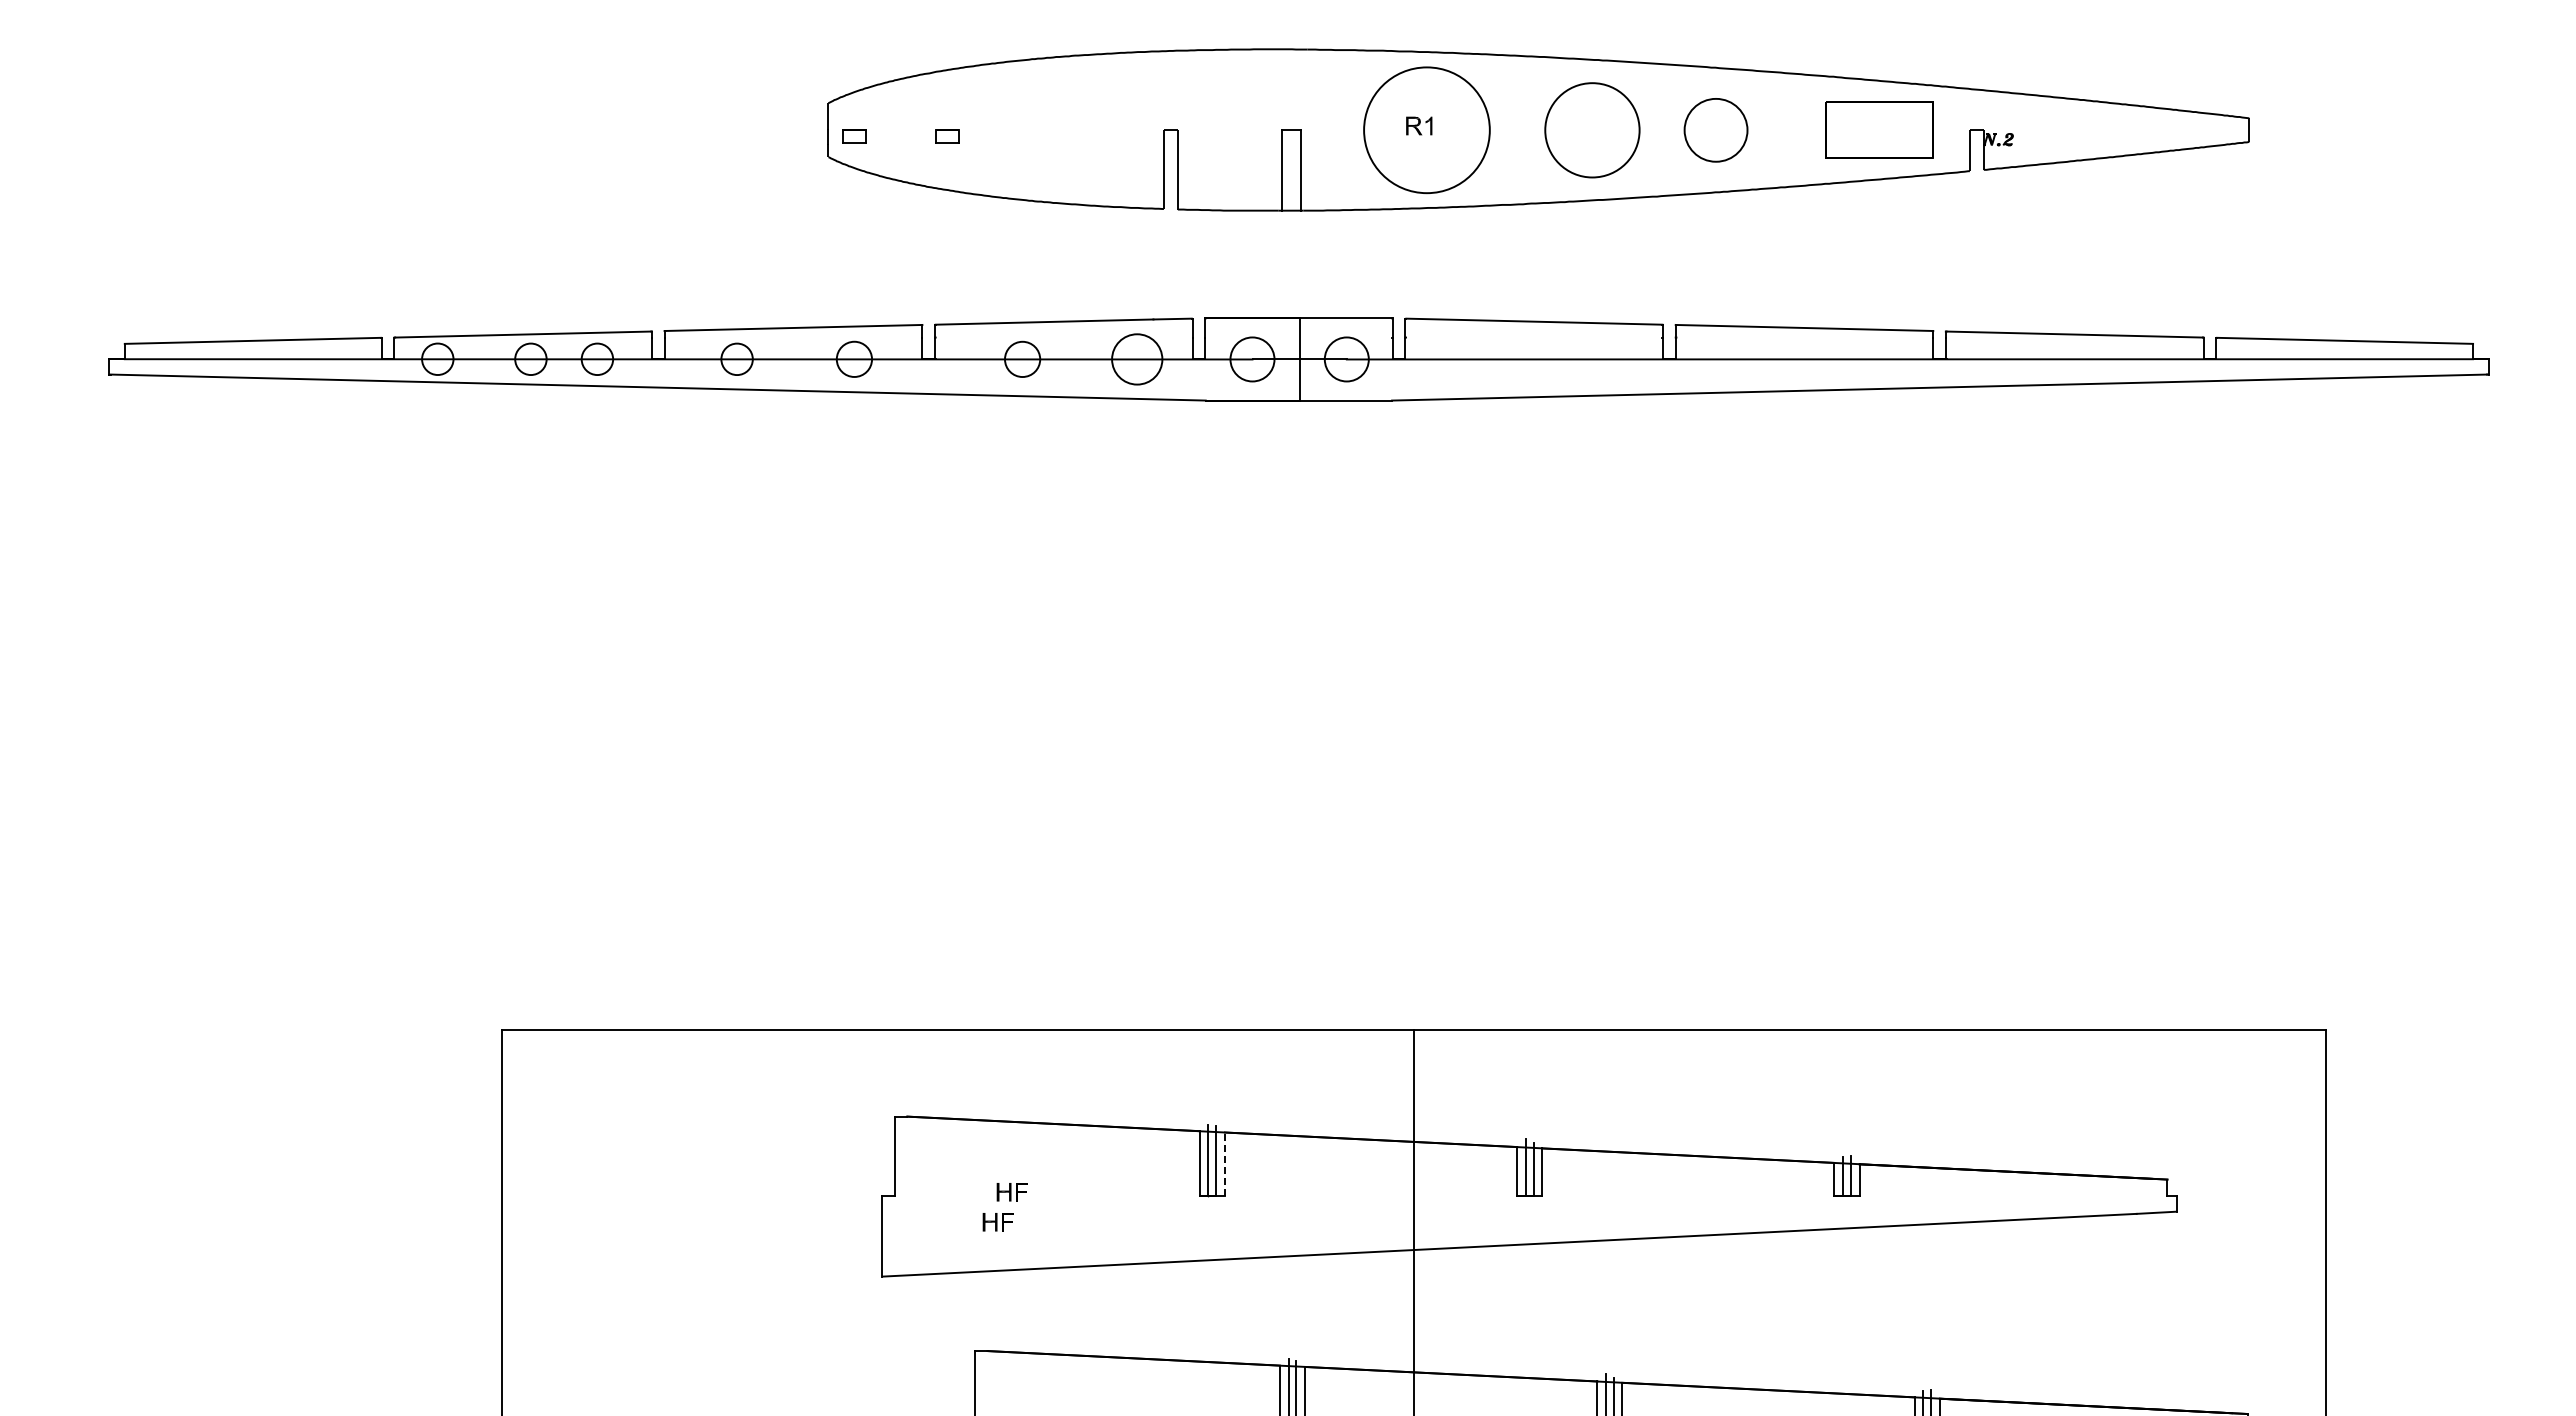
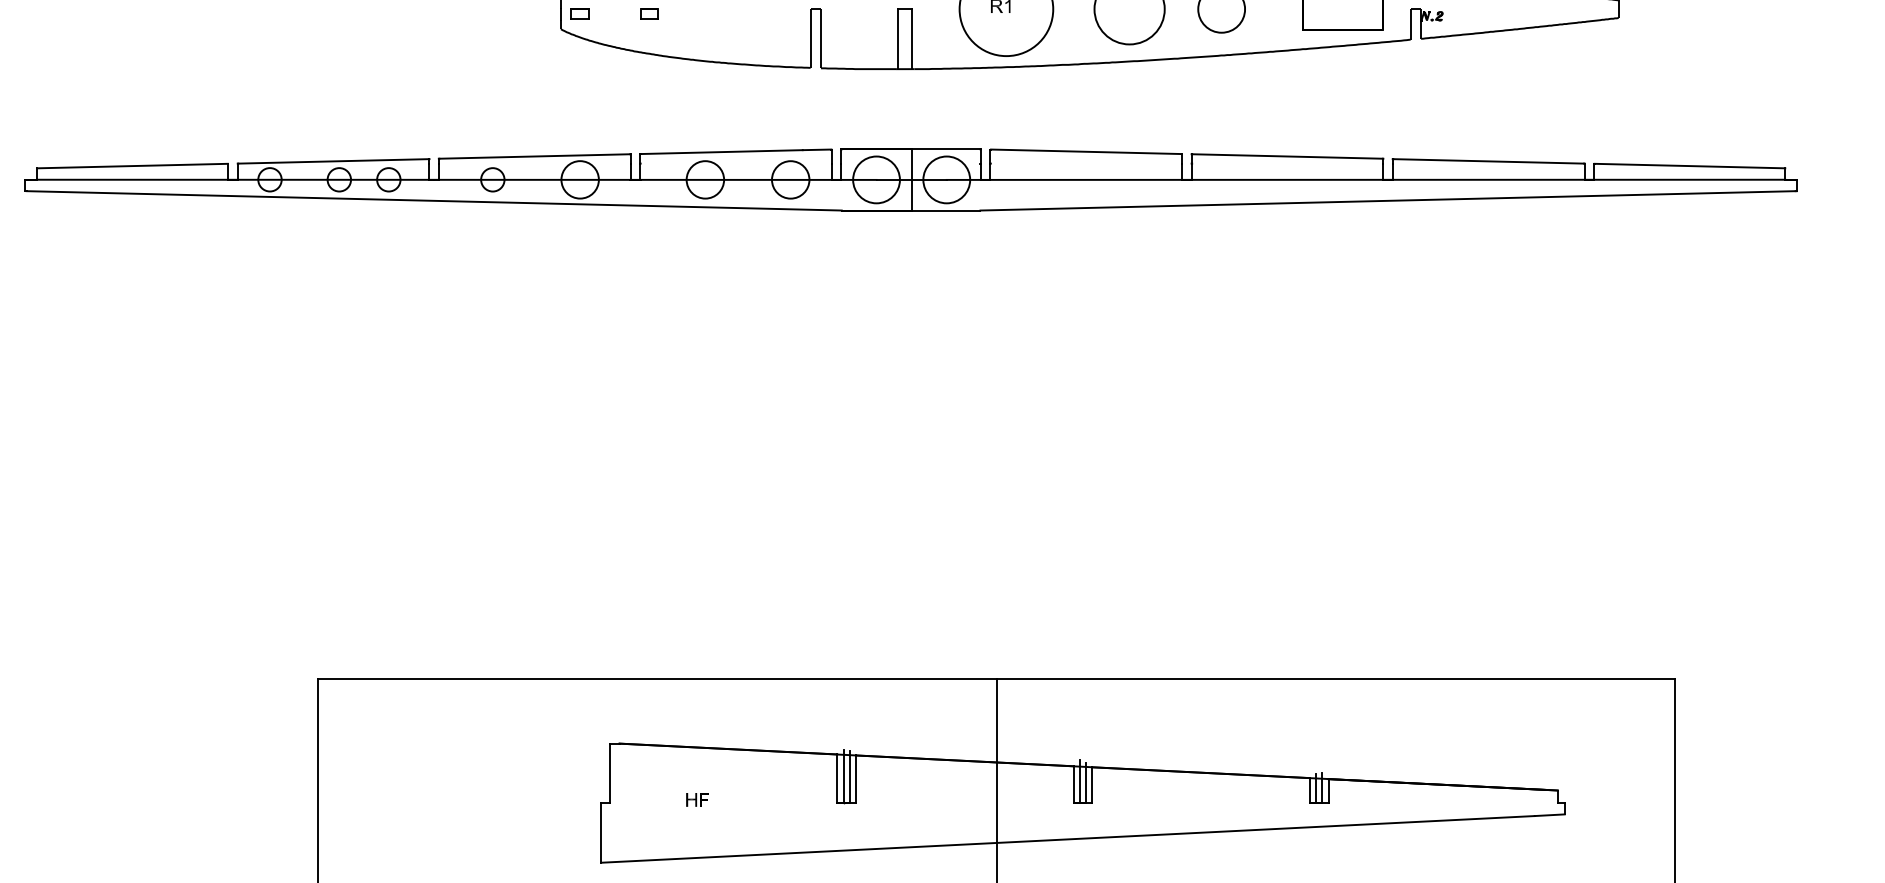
circle: (854, 359) -> (580, 179), size x1.43
circle: (1022, 359) -> (705, 179), size x1.43
circle: (1252, 359) -> (876, 179), size x1.43
circle: (1346, 359) -> (946, 179), size x1.43
line: (1224, 1164) -> (855, 779), dashed -> solid
part: (997, 1222) -> (686, 822), removed

